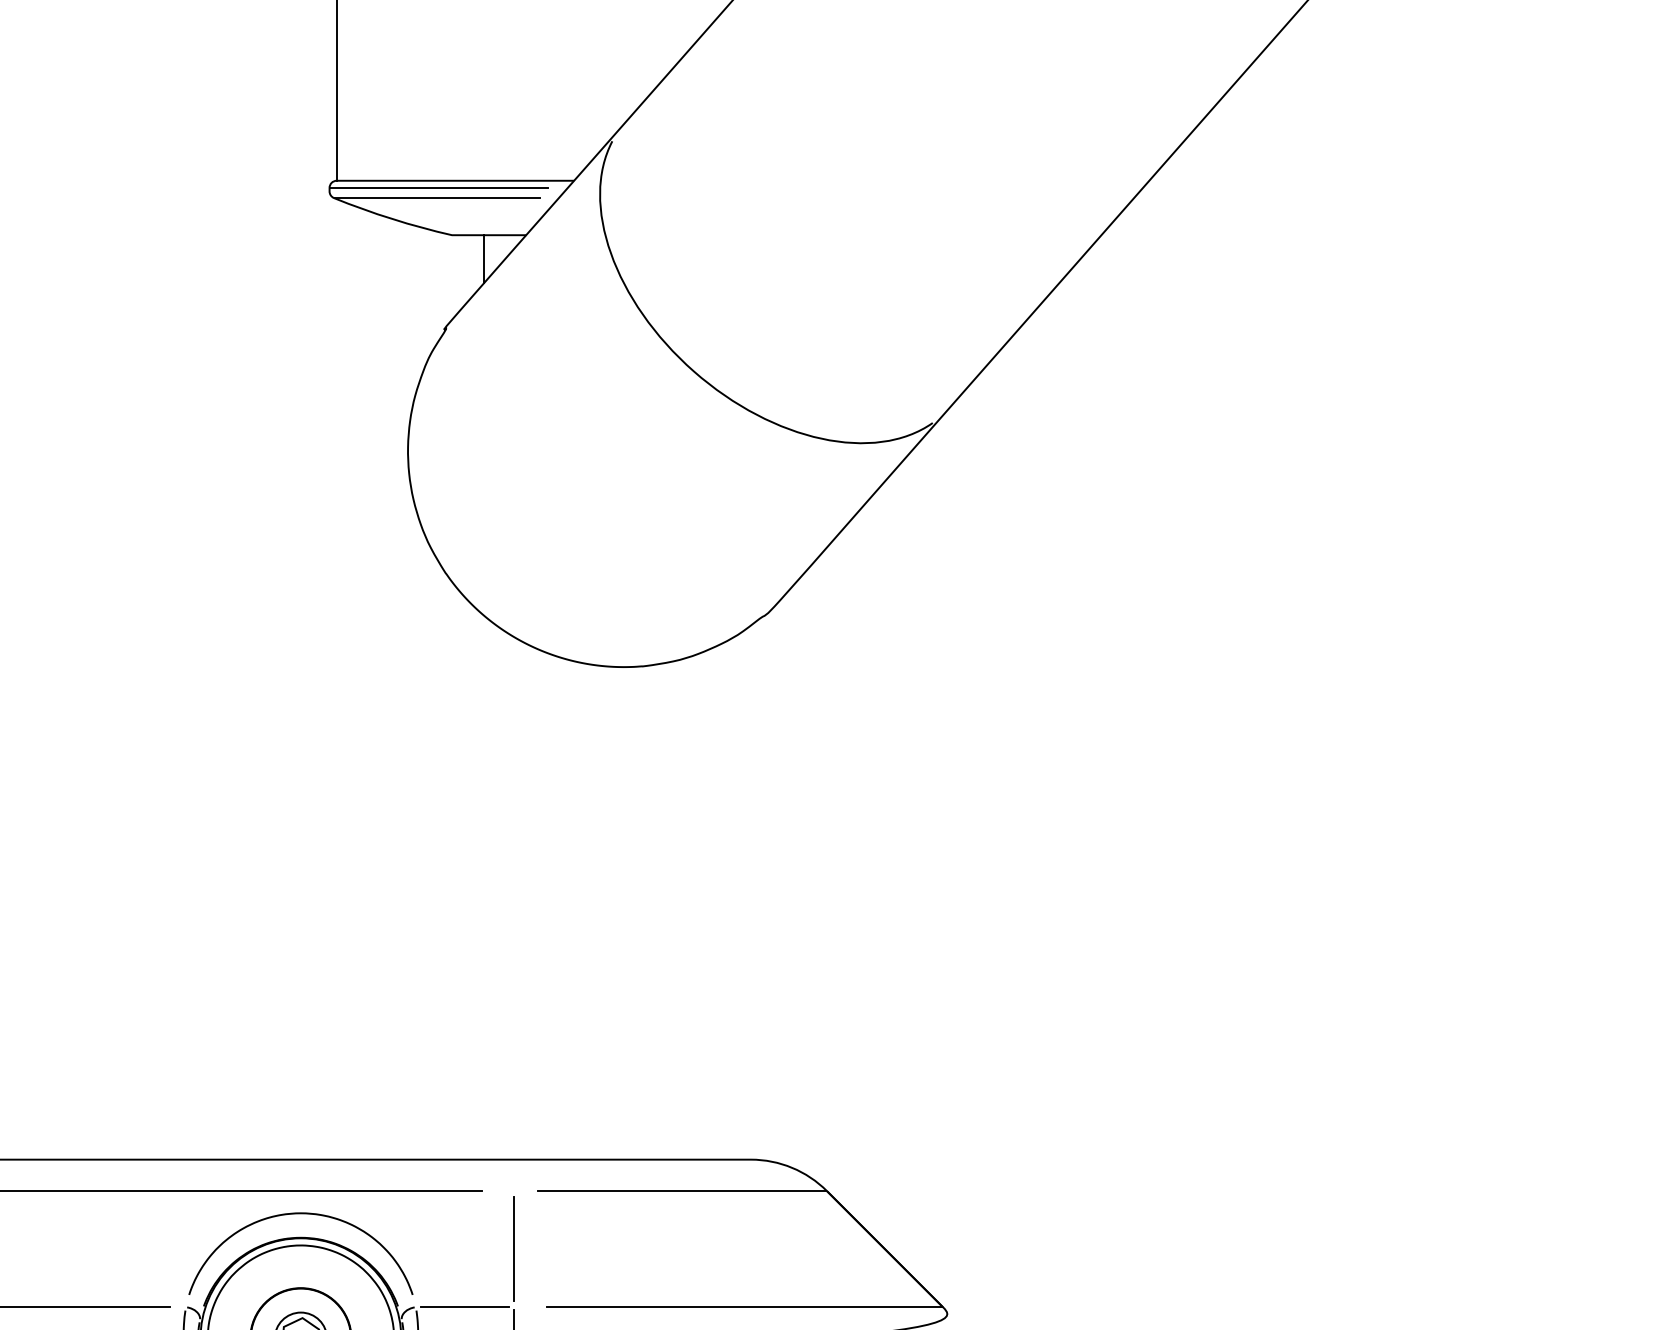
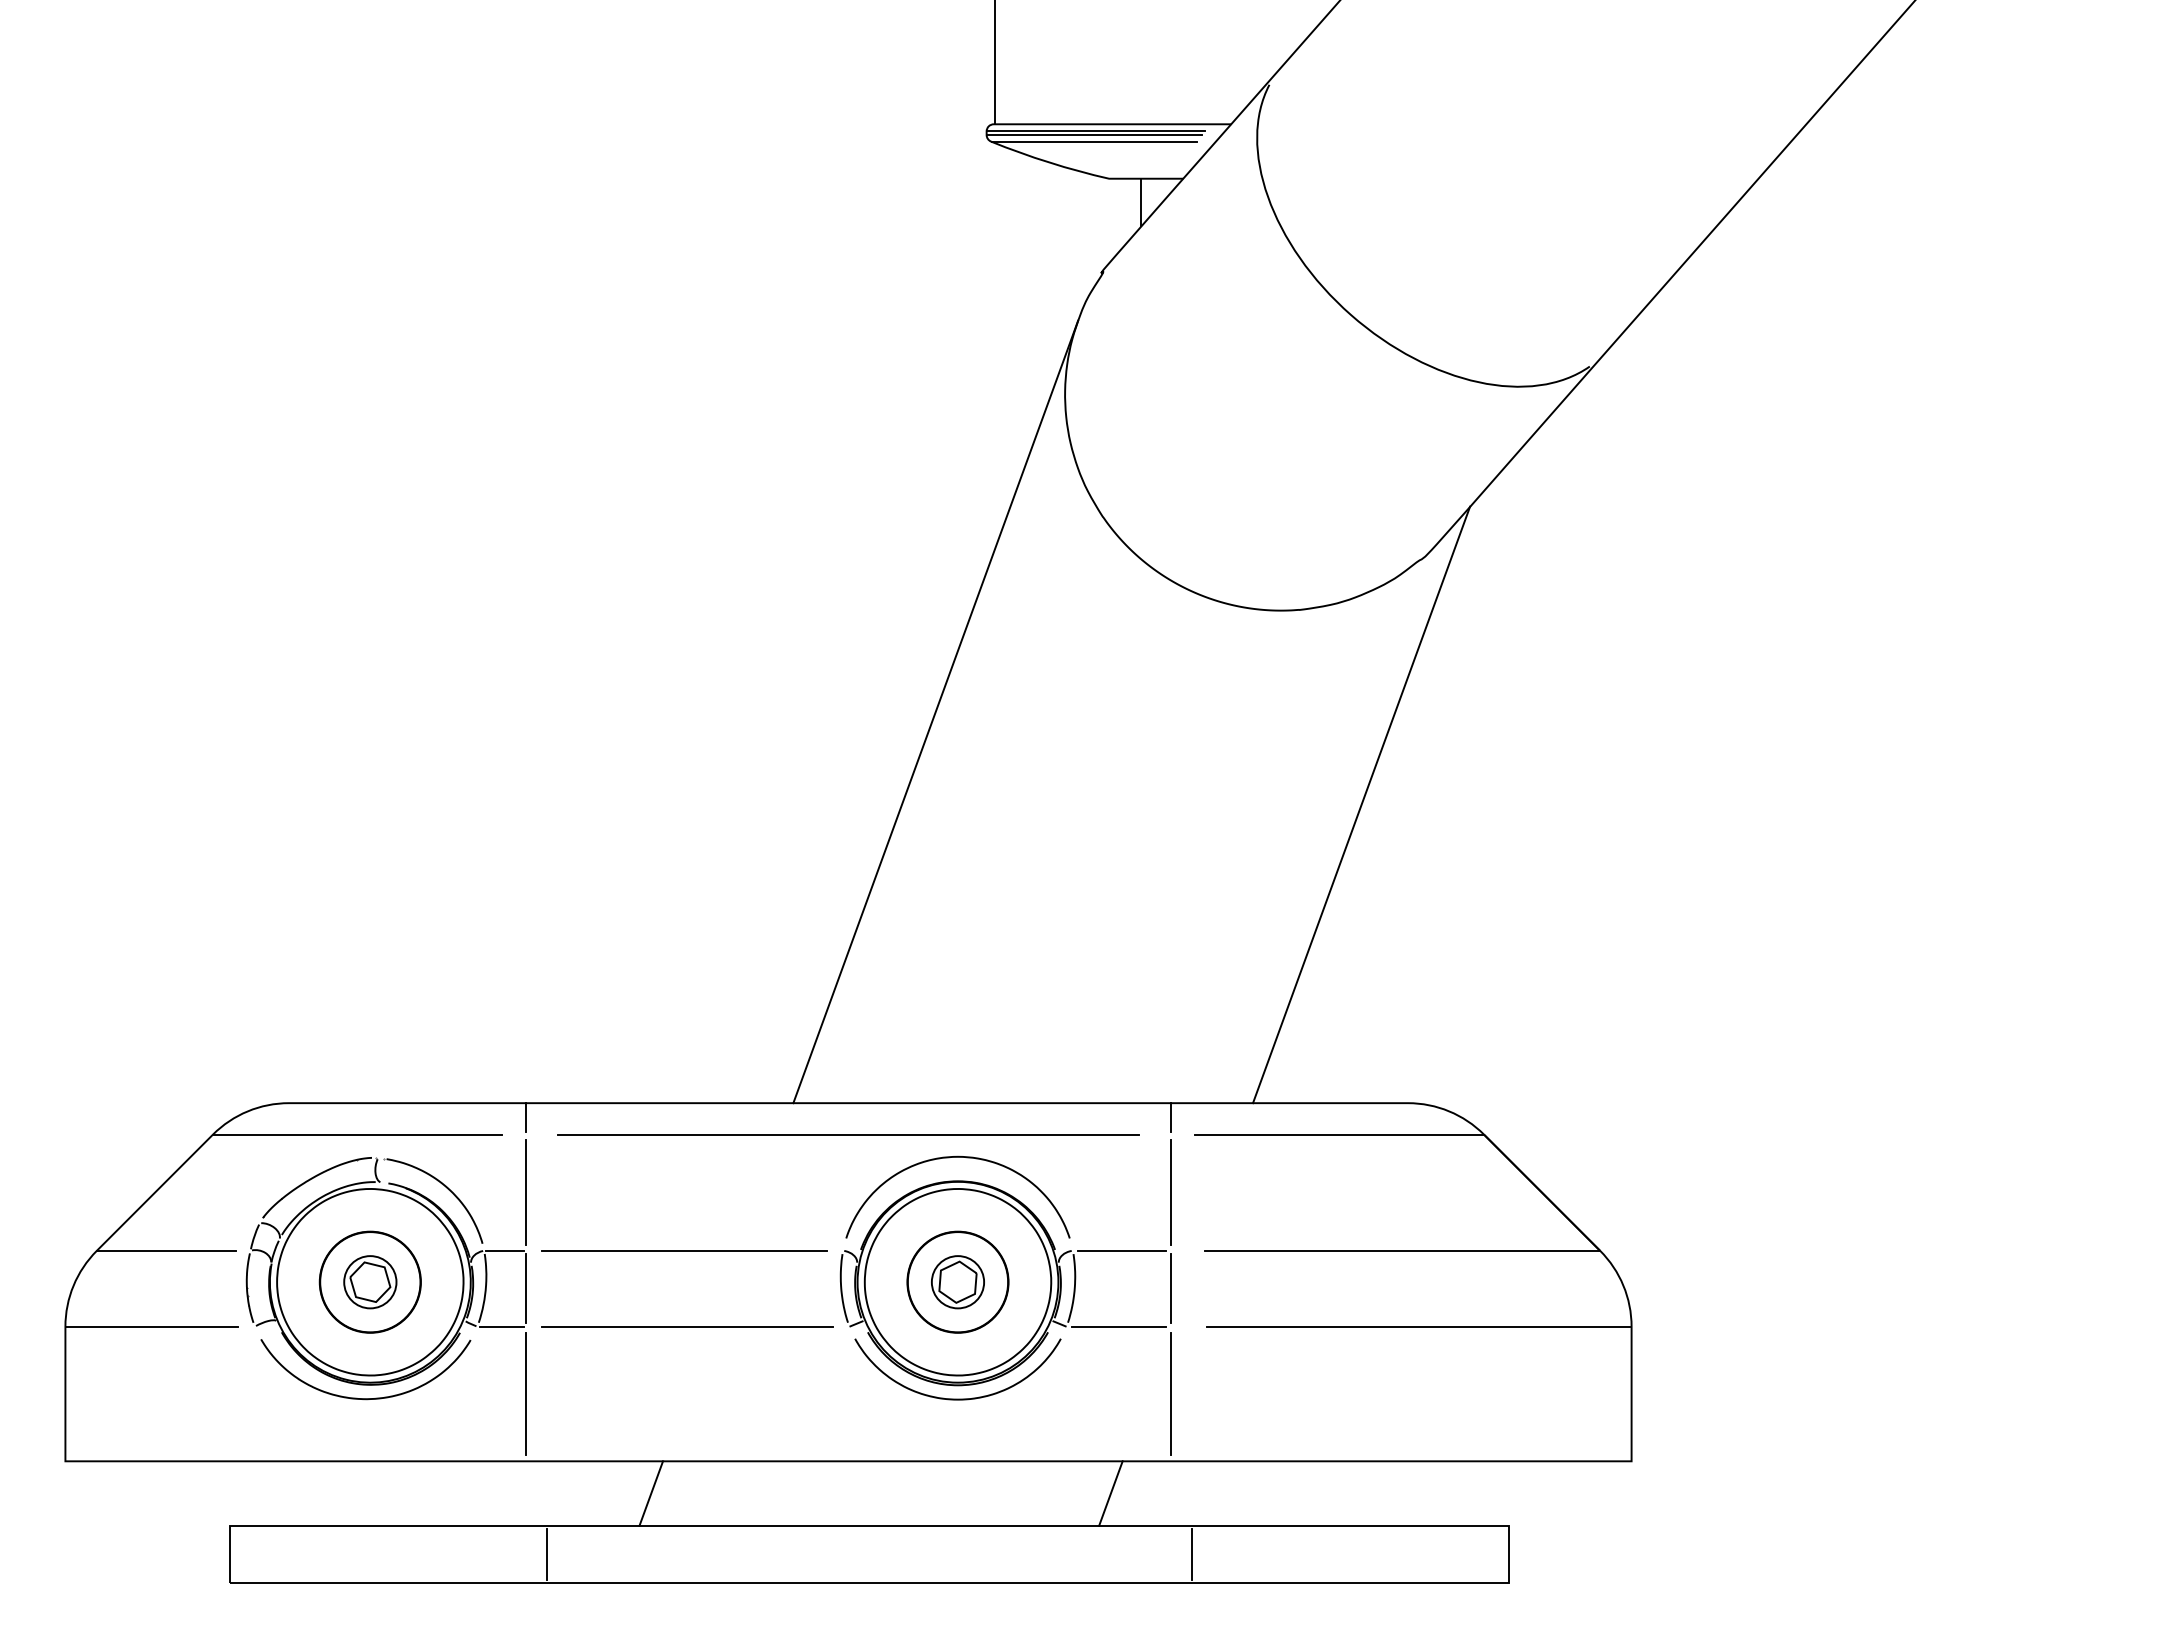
line: (437, 190) -> (1094, 134), added
line: (278, 767) -> (935, 711), added
line: (704, 860) -> (1361, 804), added
line: (513, 1173) -> (1170, 1117), added

